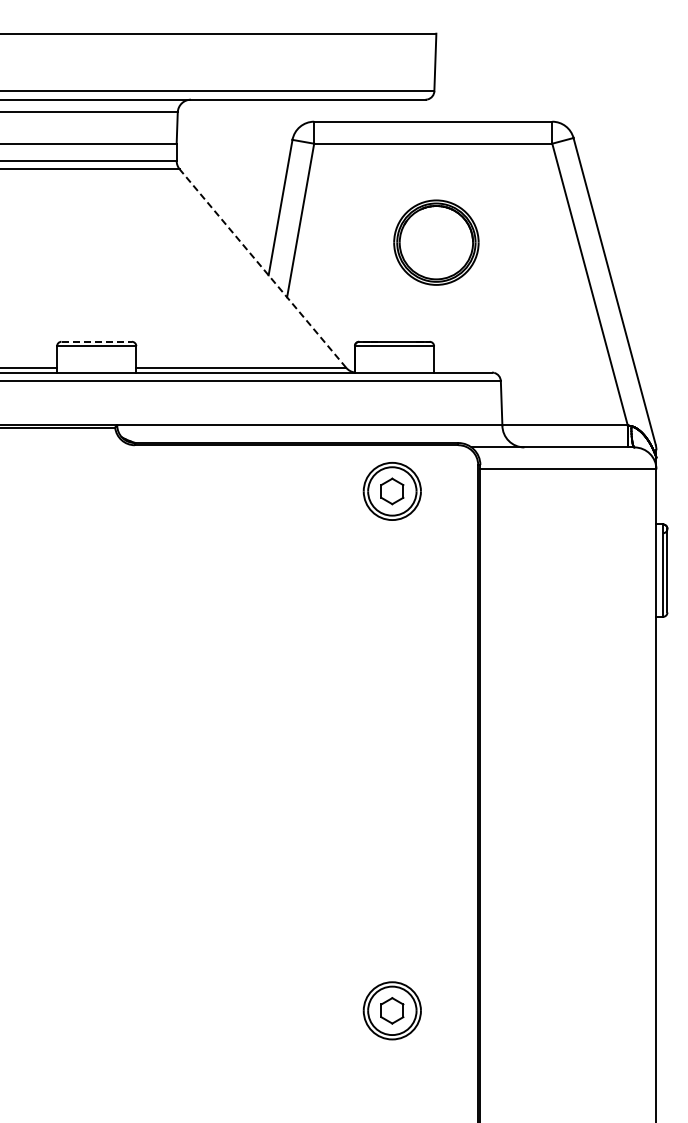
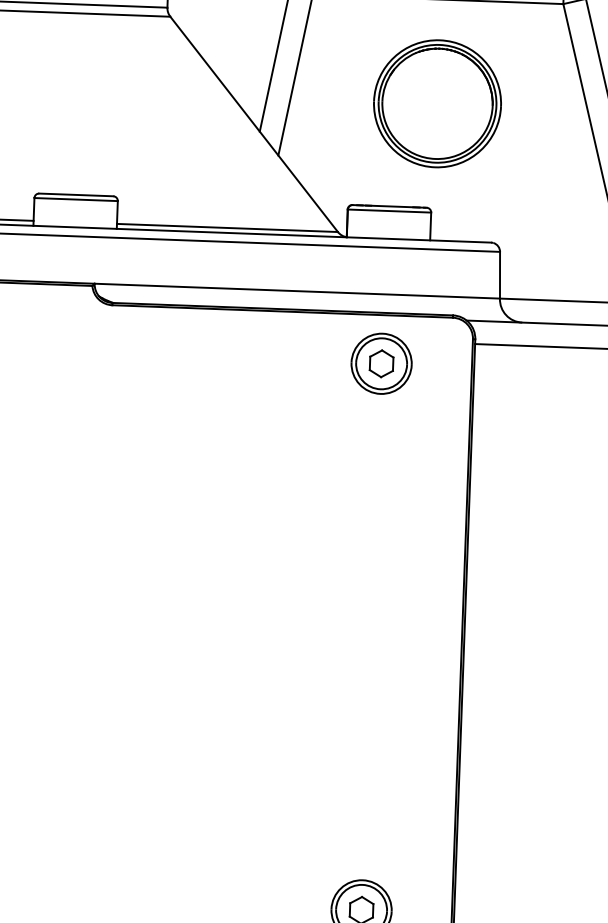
part: (436, 242) -> (437, 103), size x1.43
line: (263, 268) -> (254, 124), dashed -> solid
line: (97, 341) -> (77, 194), dashed -> solid

